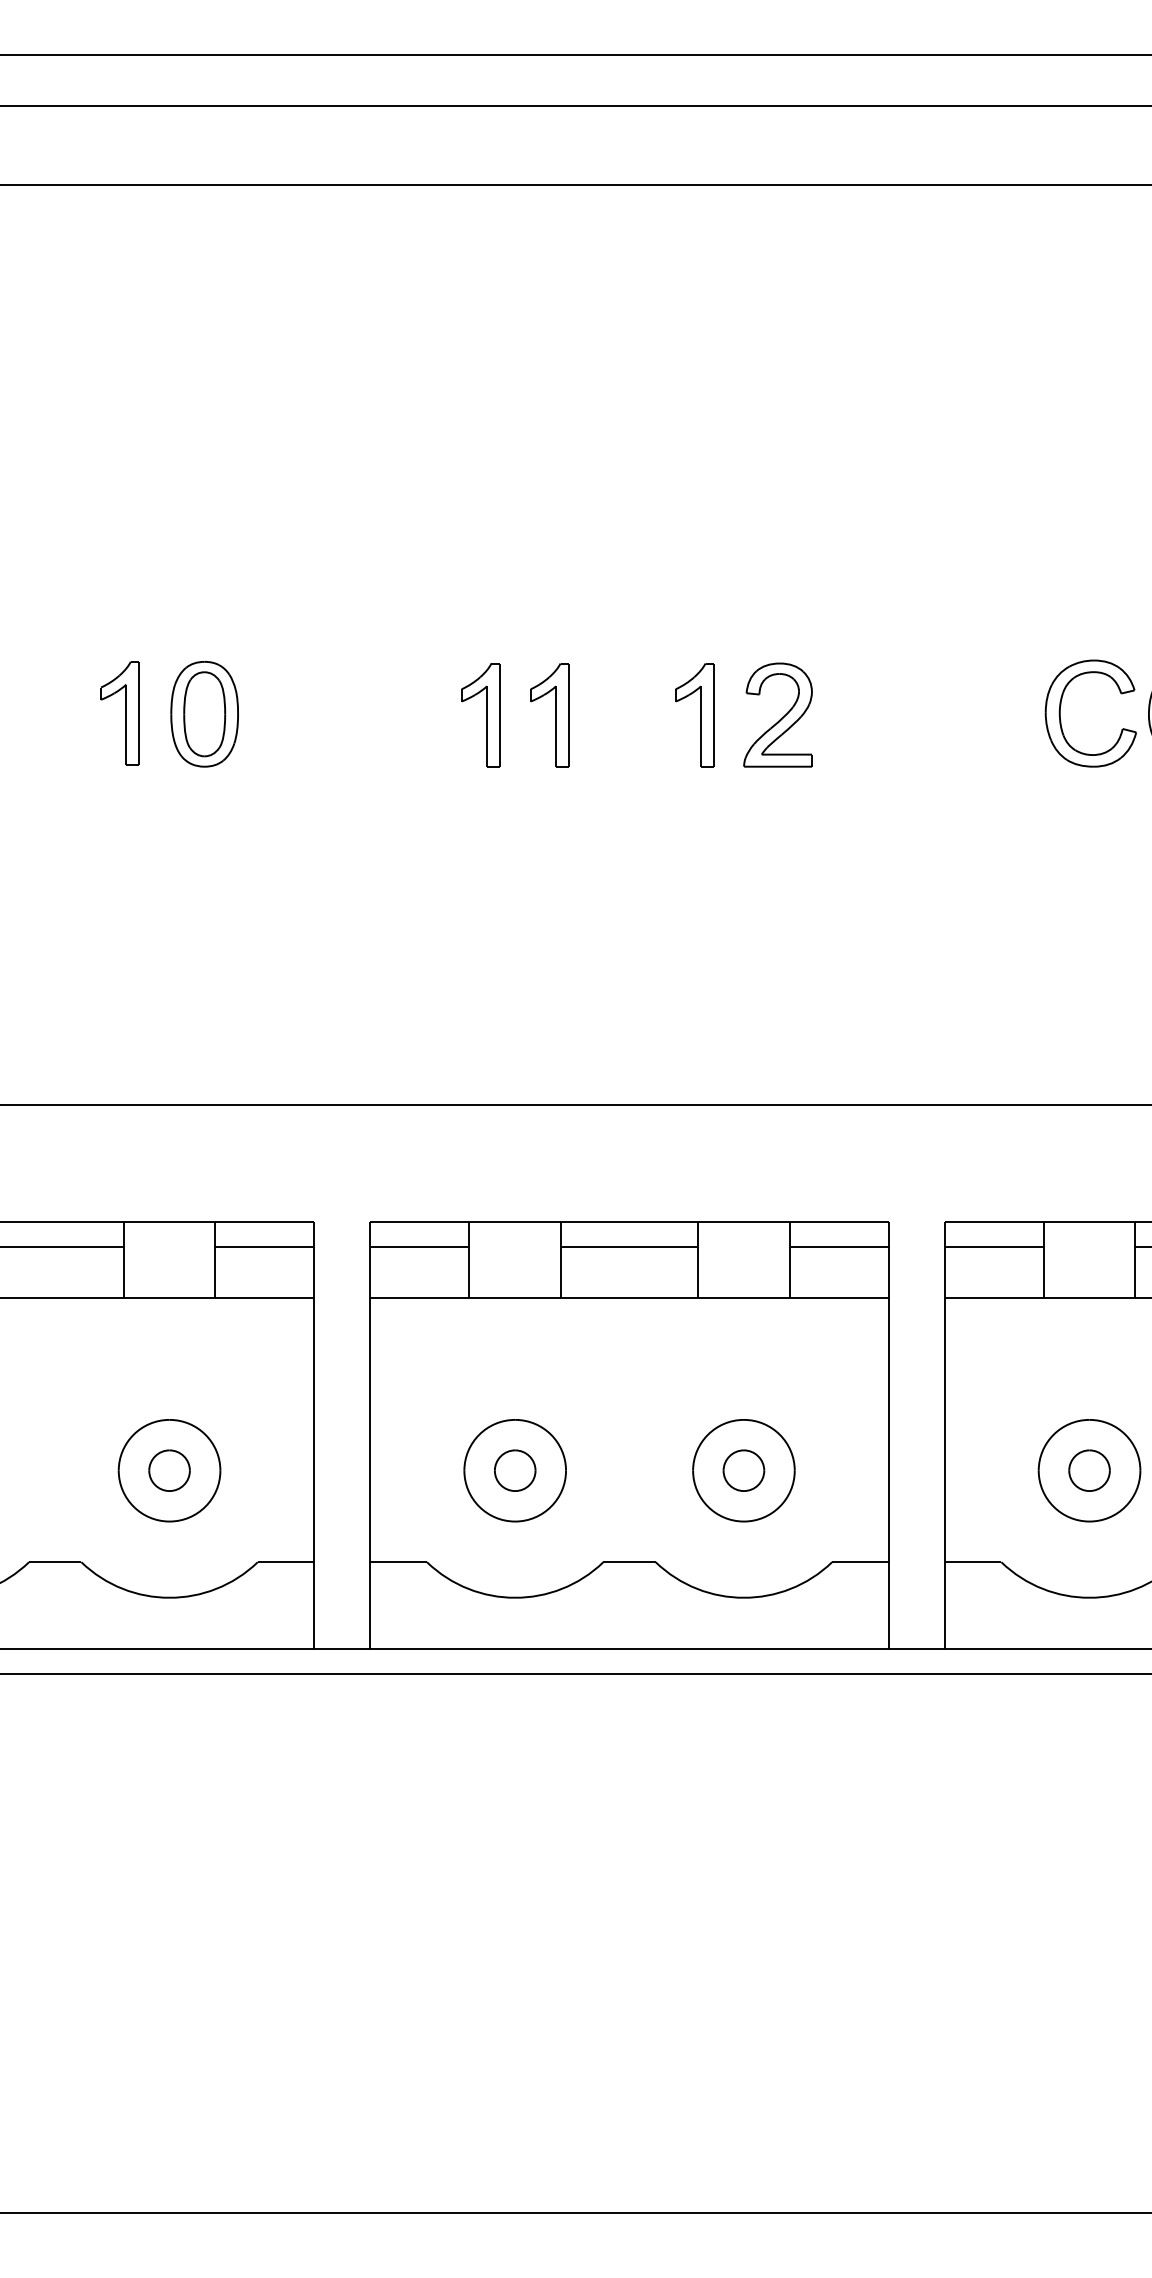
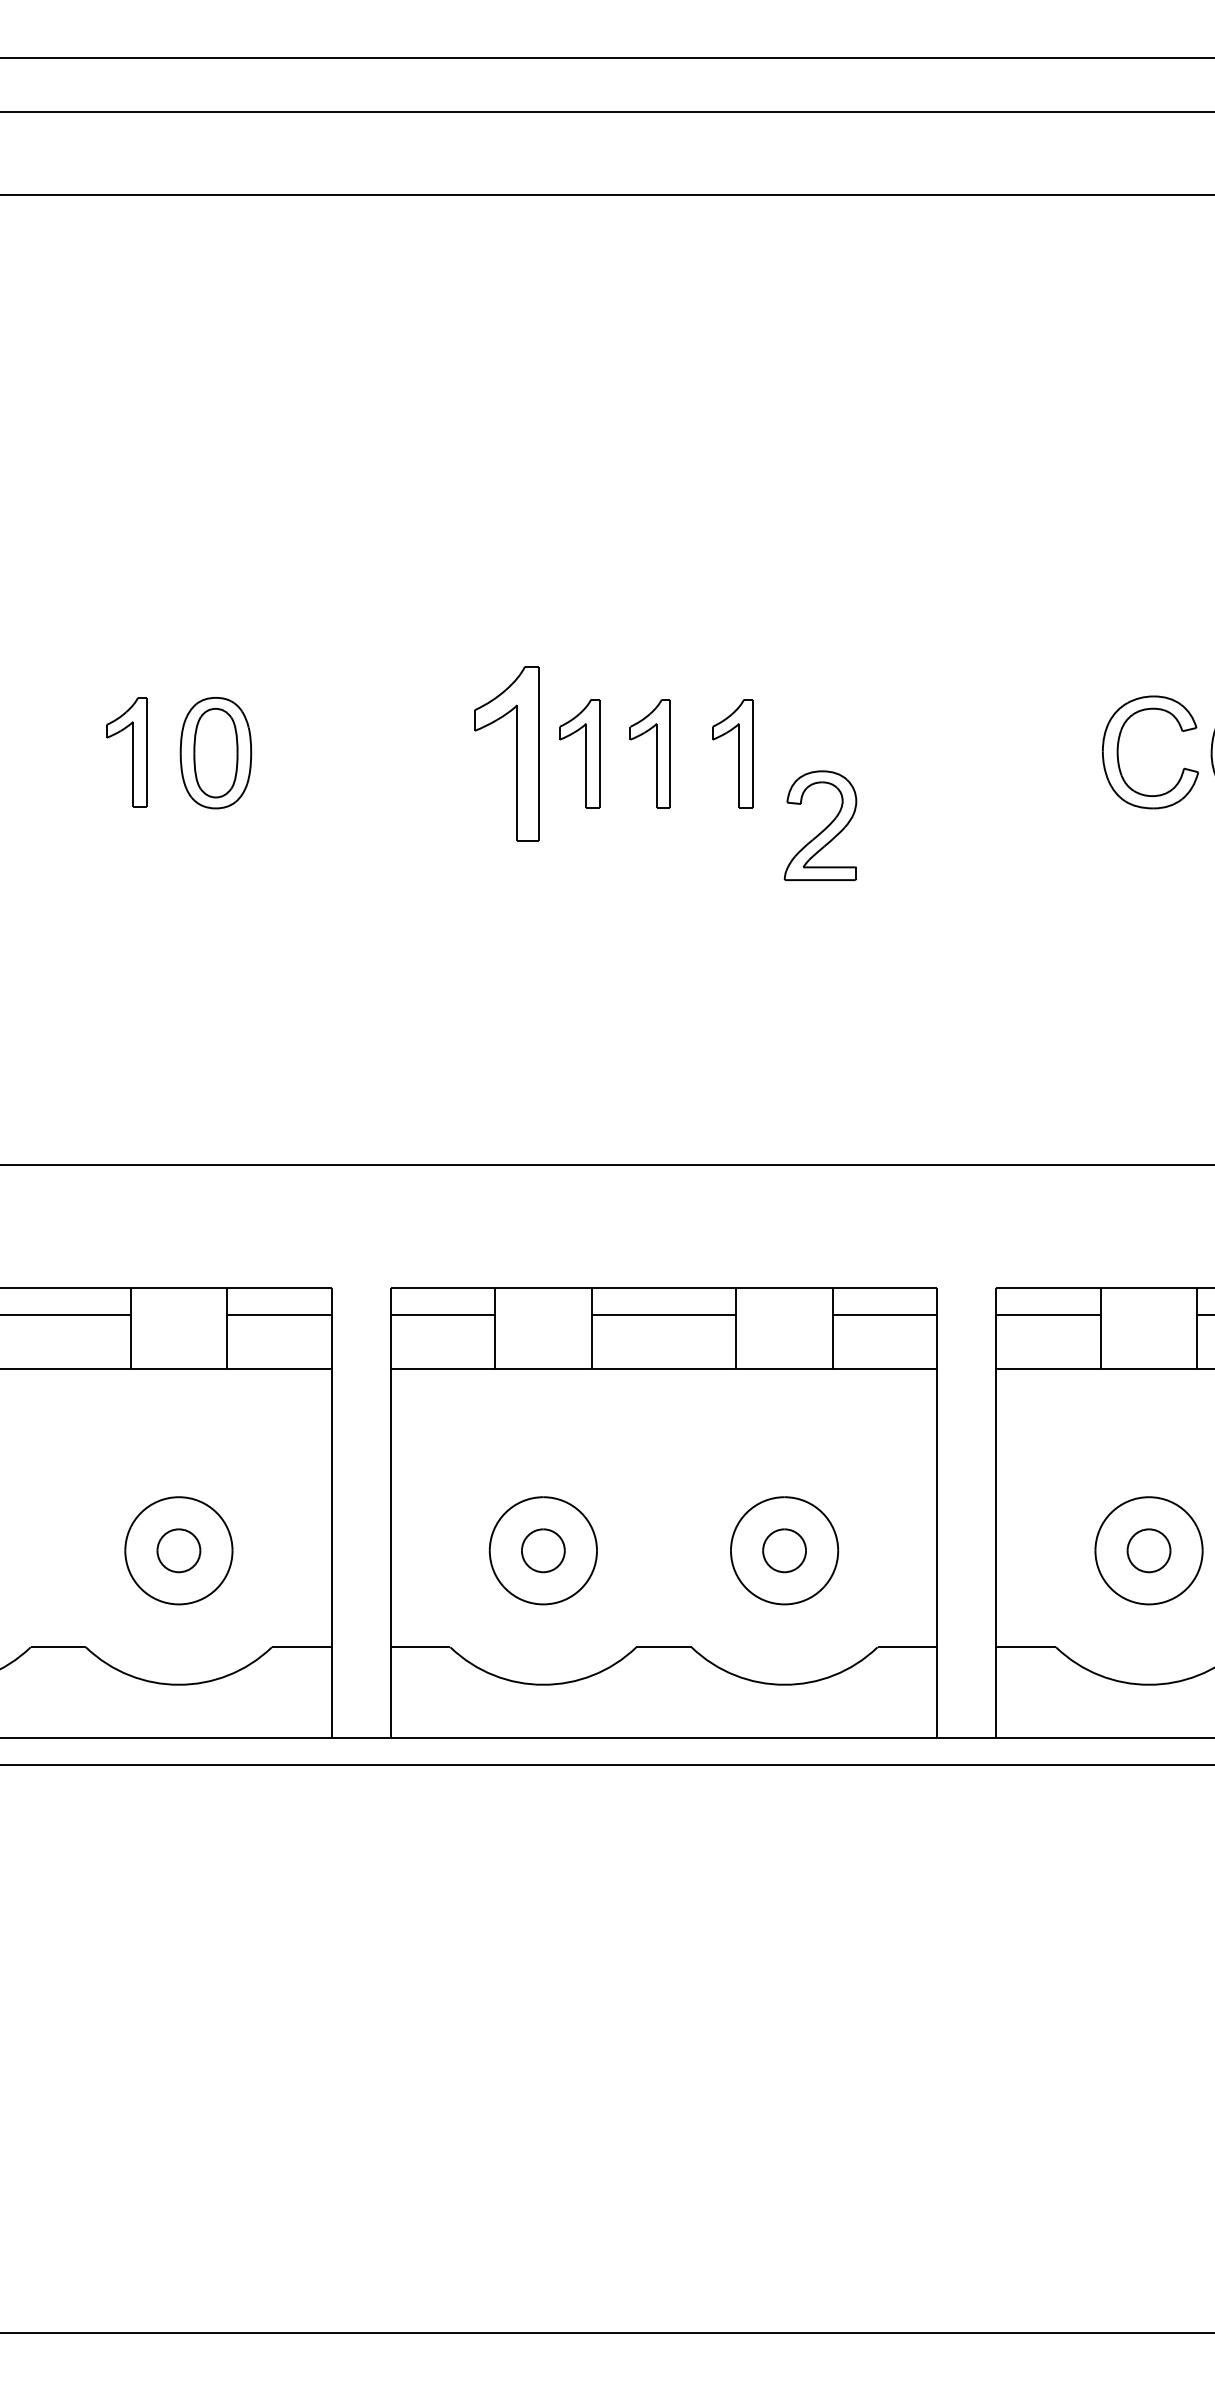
part: (777, 714) -> (819, 825), moved
part: (480, 715) -> (506, 754), size x1.6
part: (616, 715) -> (650, 754), added

